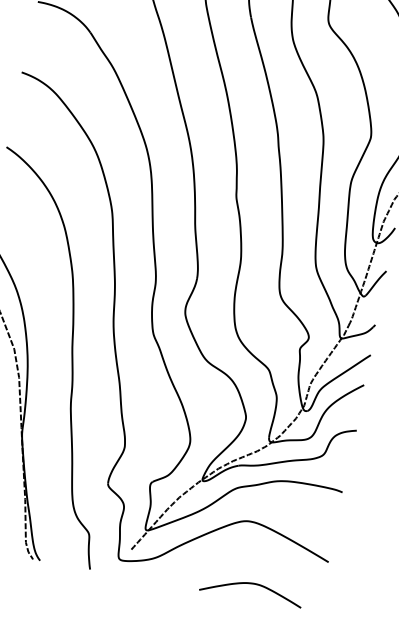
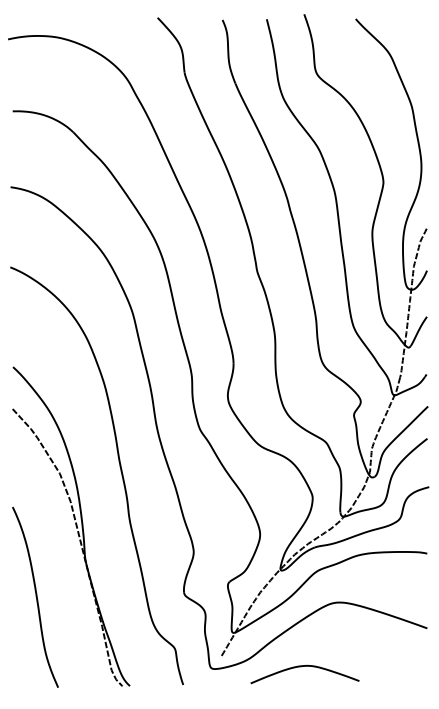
curve: (249, 584) -> (301, 667), moved

